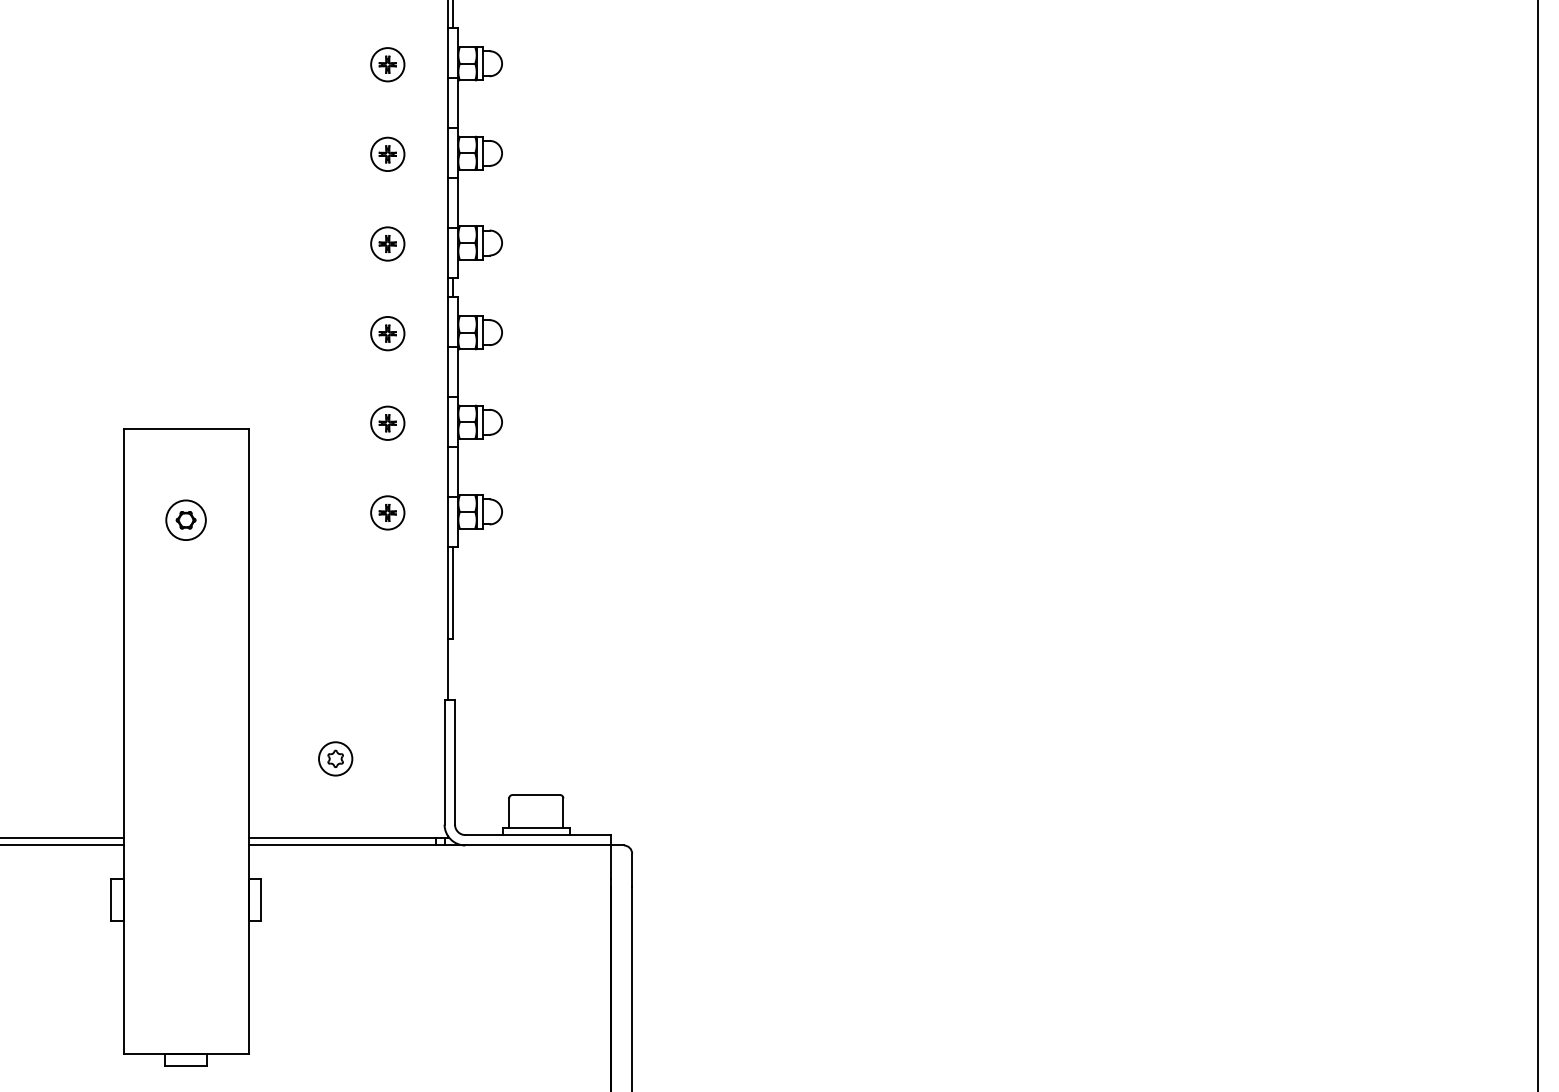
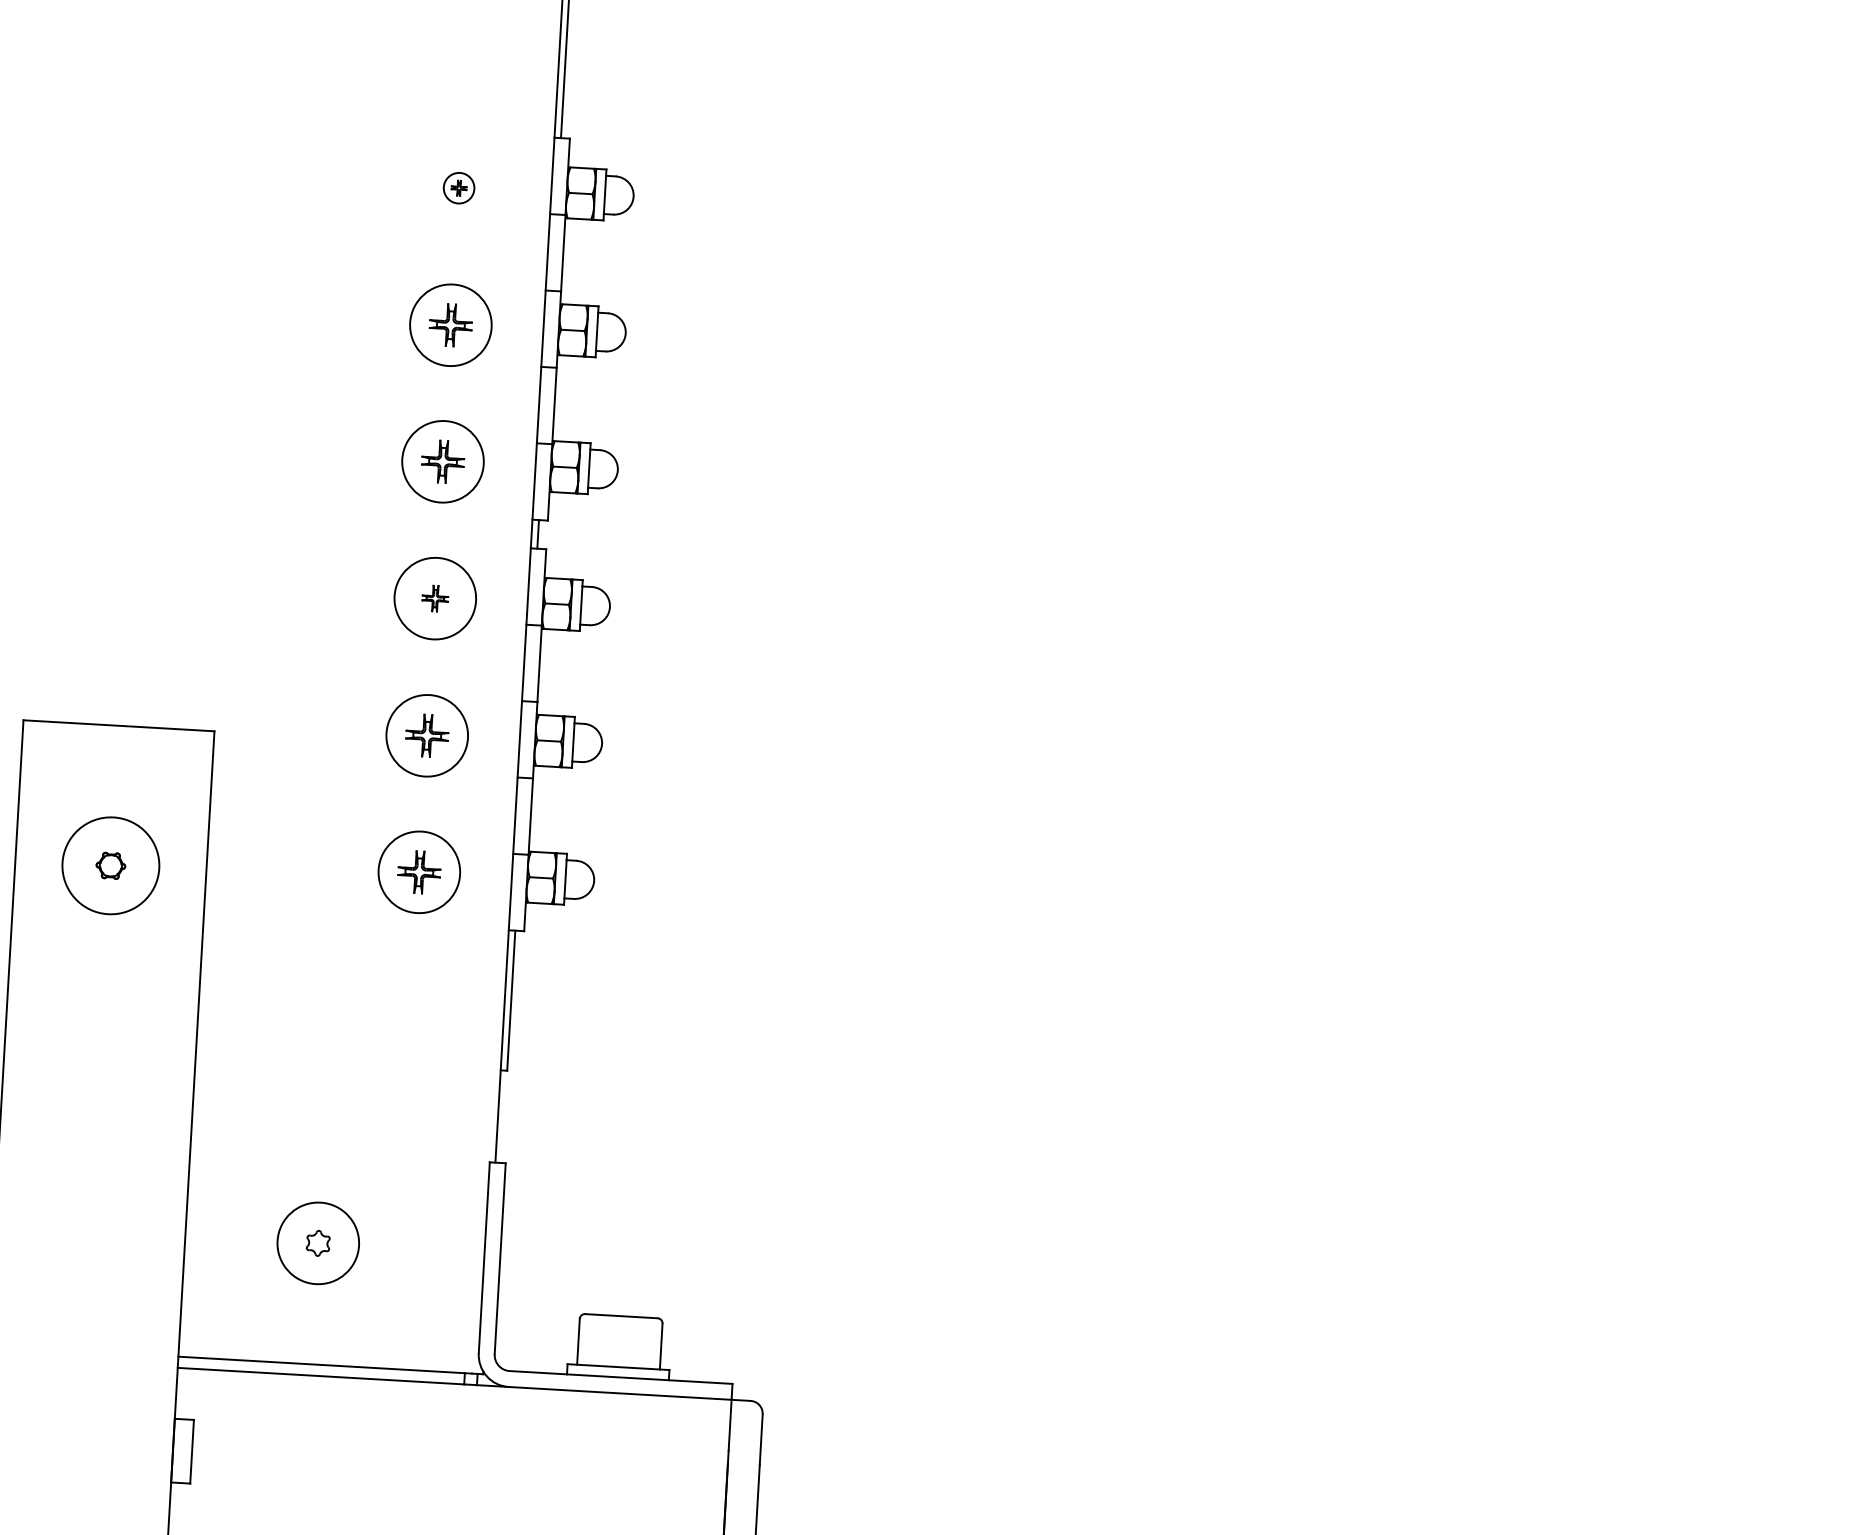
part: (387, 64) -> (458, 187), size x0.6
part: (387, 153) -> (450, 323), size x1.6
part: (387, 243) -> (442, 460), size x1.6
circle: (387, 333) -> (434, 598), size x1.6
part: (387, 422) -> (427, 734), size x1.6
part: (387, 512) -> (419, 871), size x1.6
circle: (185, 520) -> (109, 866), size x1.6
circle: (335, 758) -> (318, 1242), size x1.6

